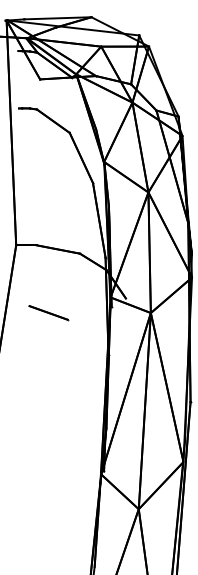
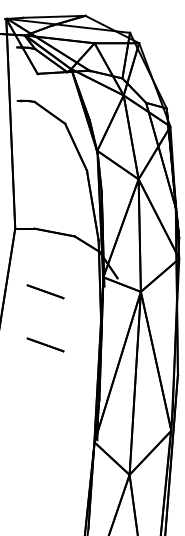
line: (48, 370) -> (45, 345), added

